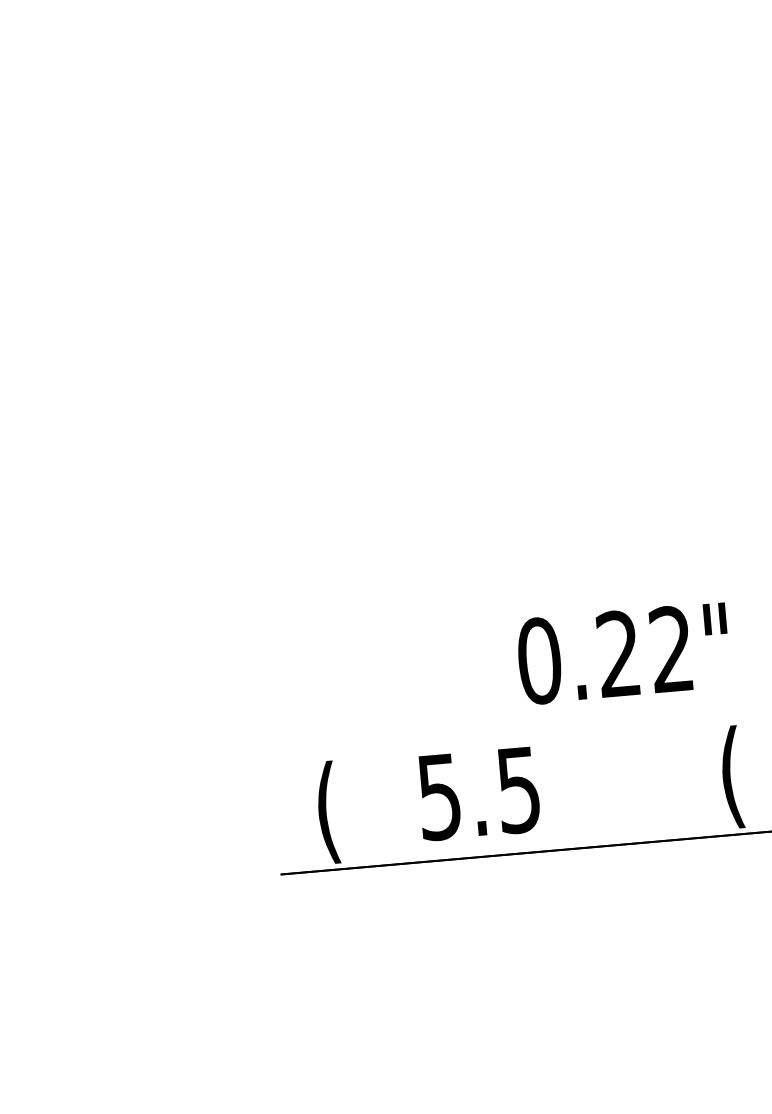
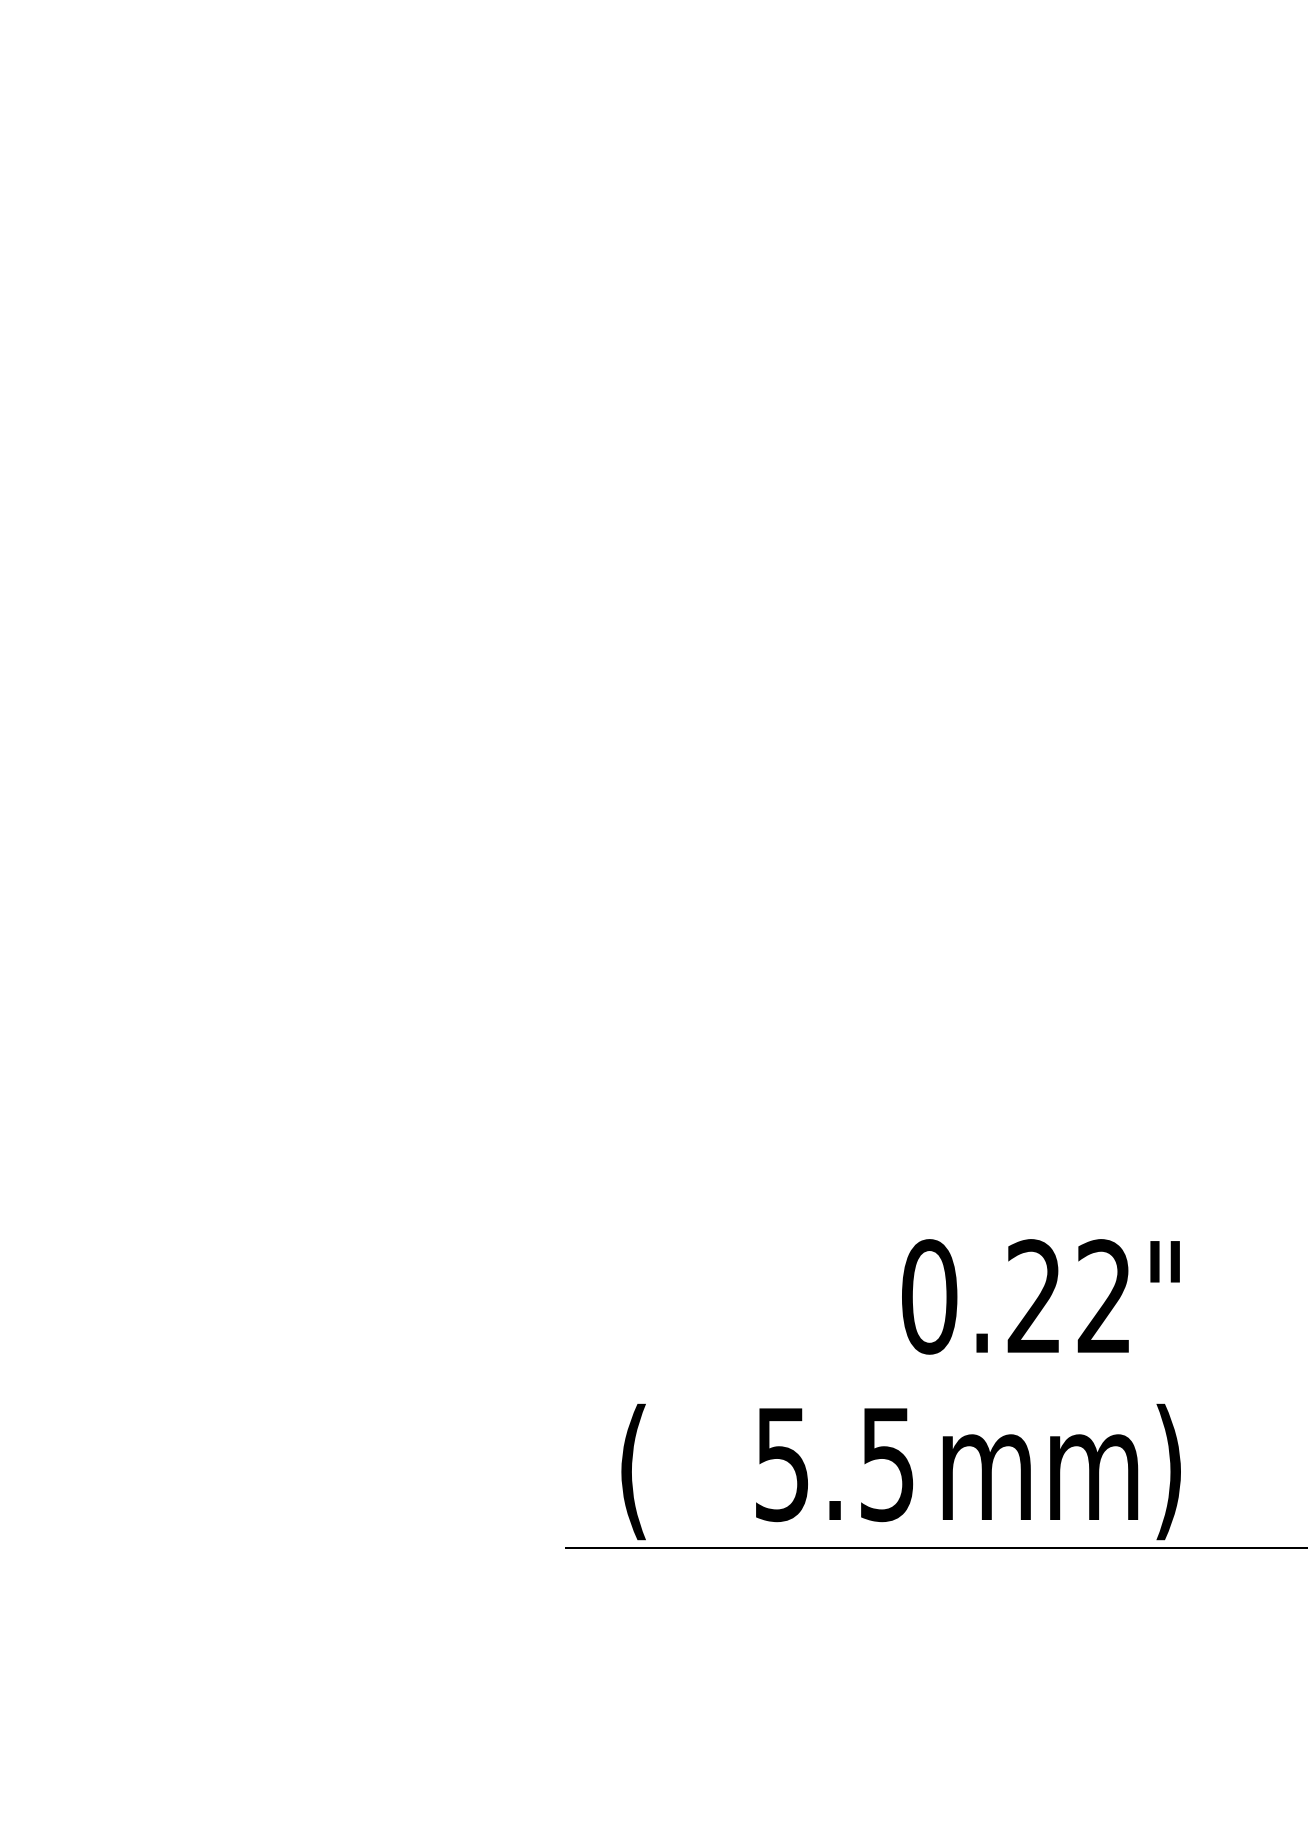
text: (650, 784) -> (1061, 1471), ( -> mm)

